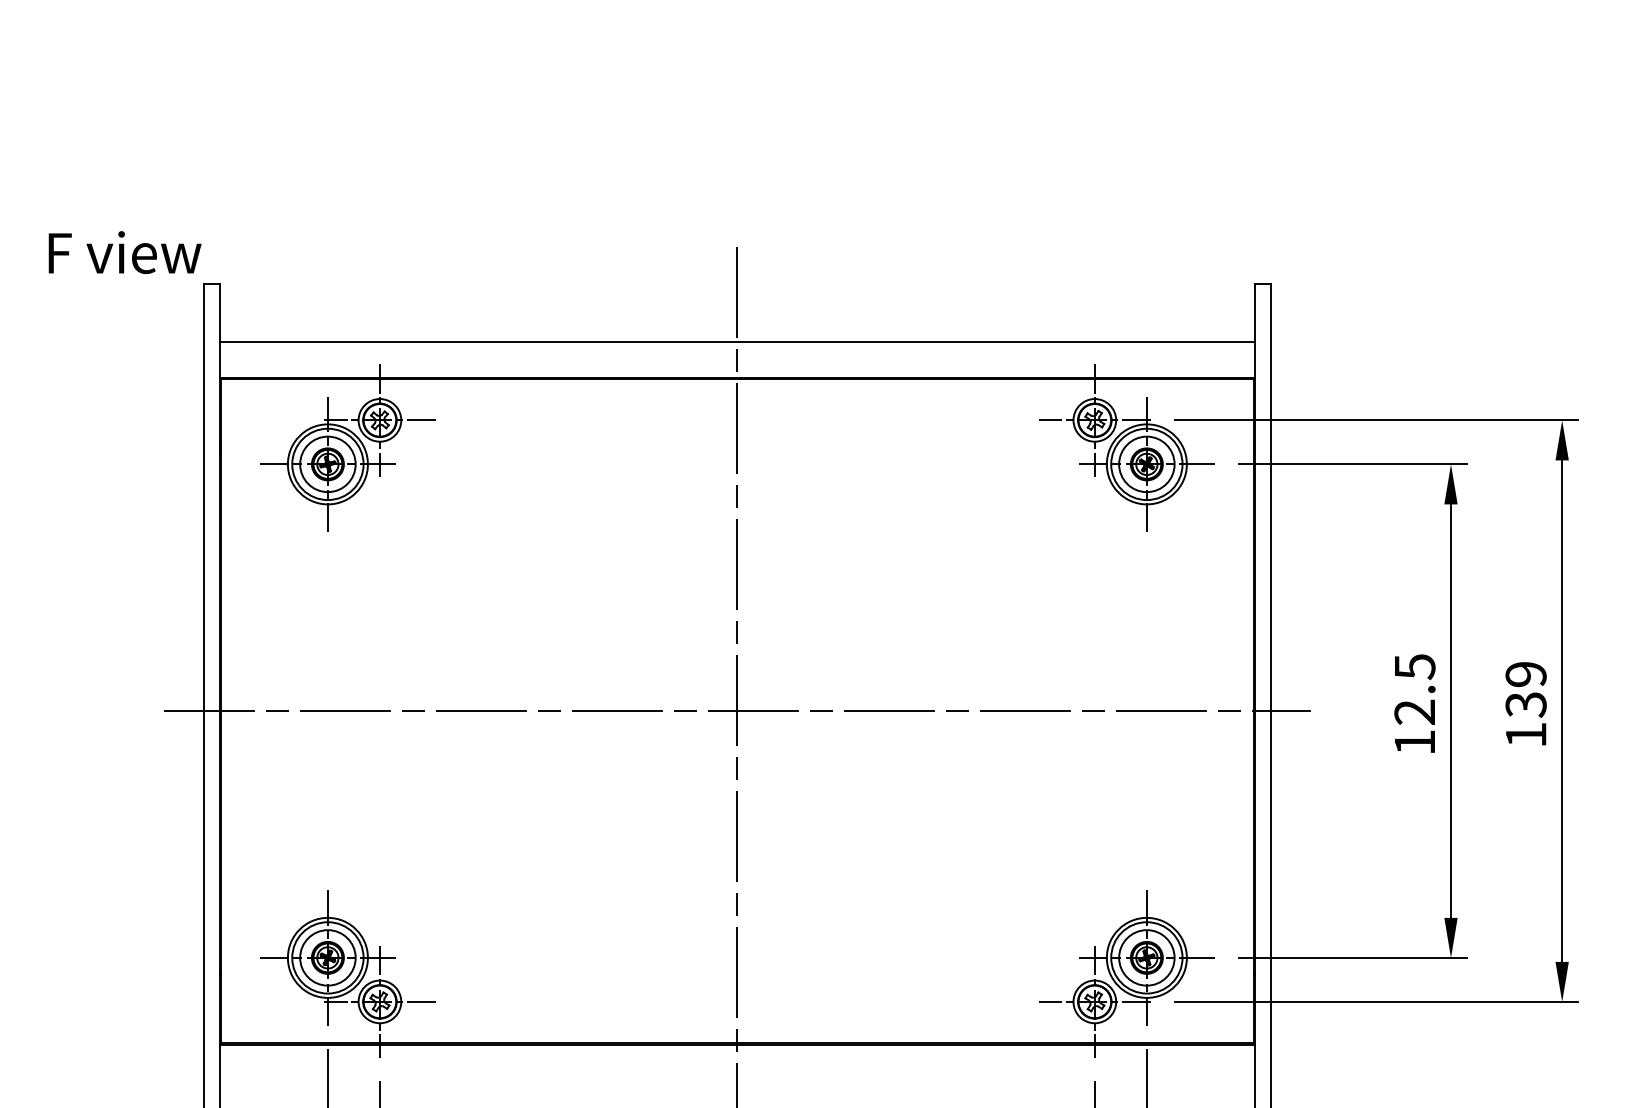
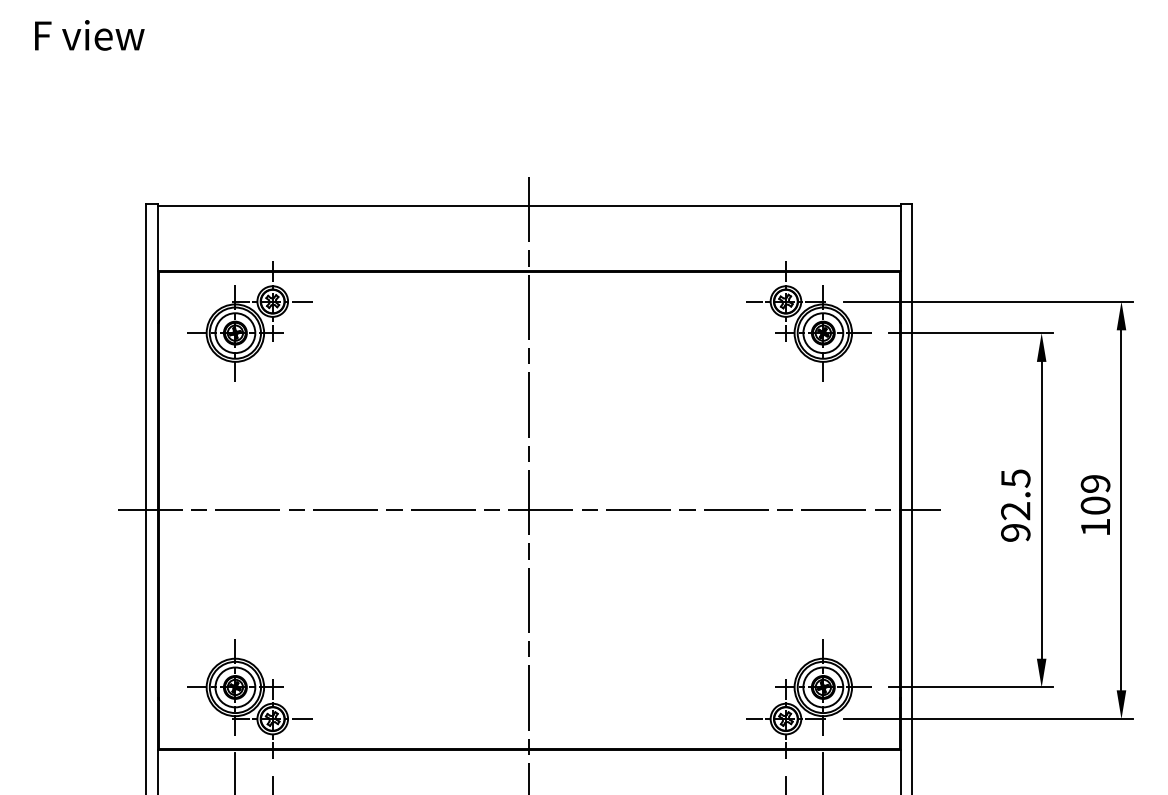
text: (124, 252) -> (89, 35), moved
line: (736, 342) -> (528, 206), moved
text: (1525, 704) -> (1095, 505), 139 -> 109
text: (1414, 742) -> (1015, 532), 12.5 -> 92.5

